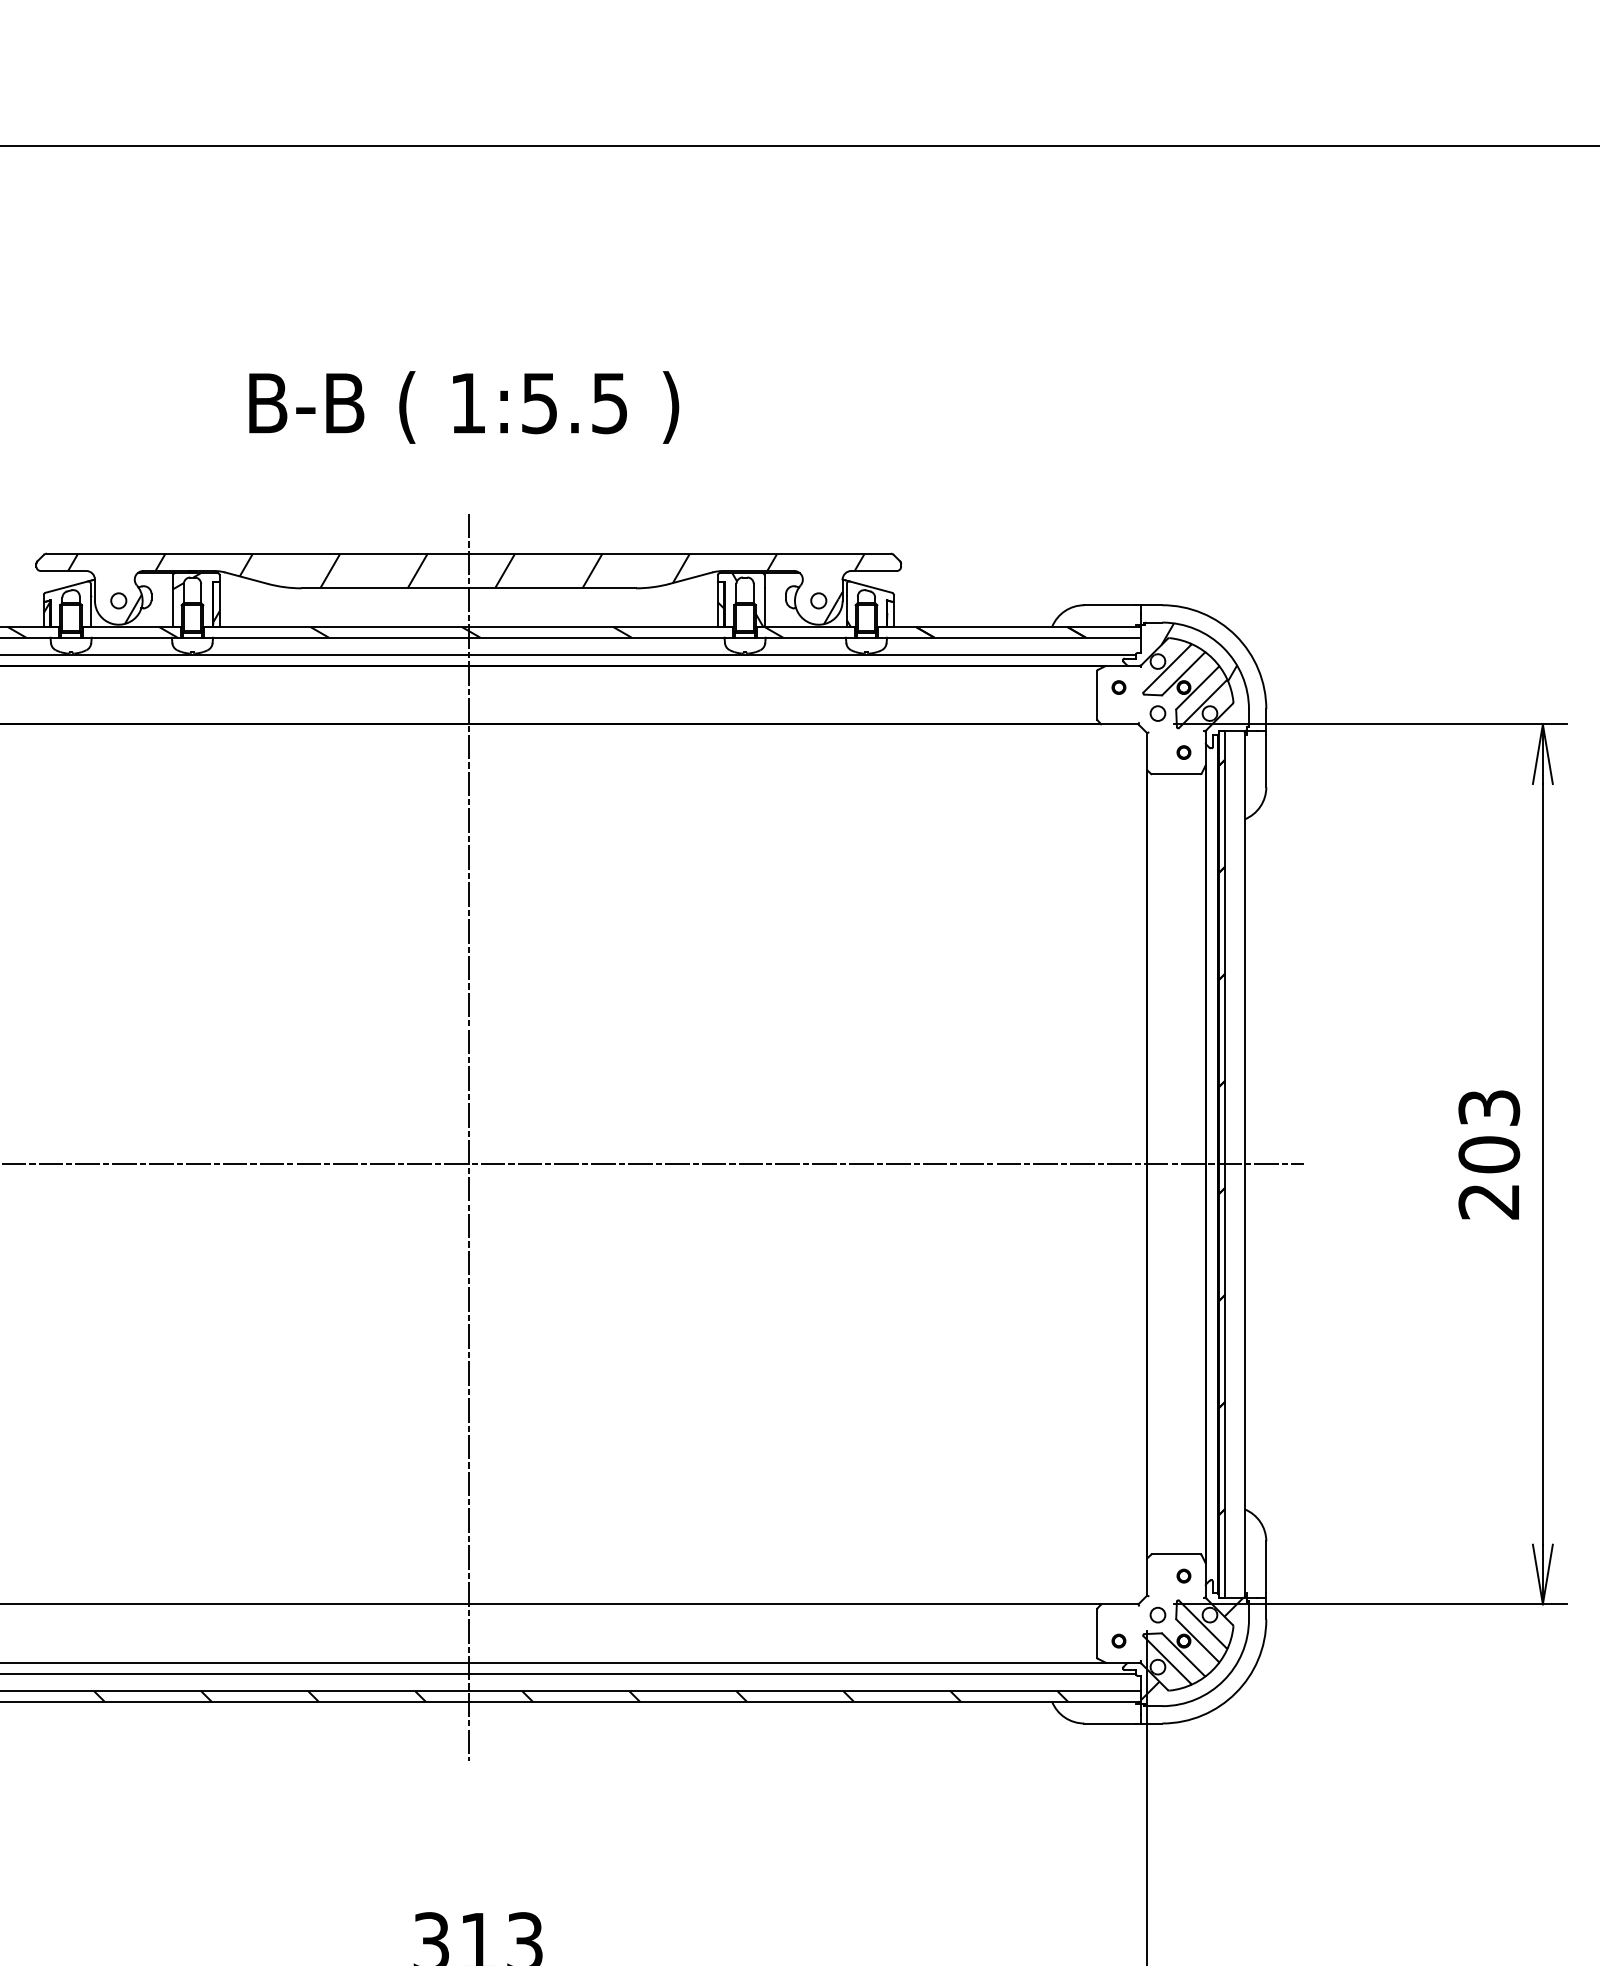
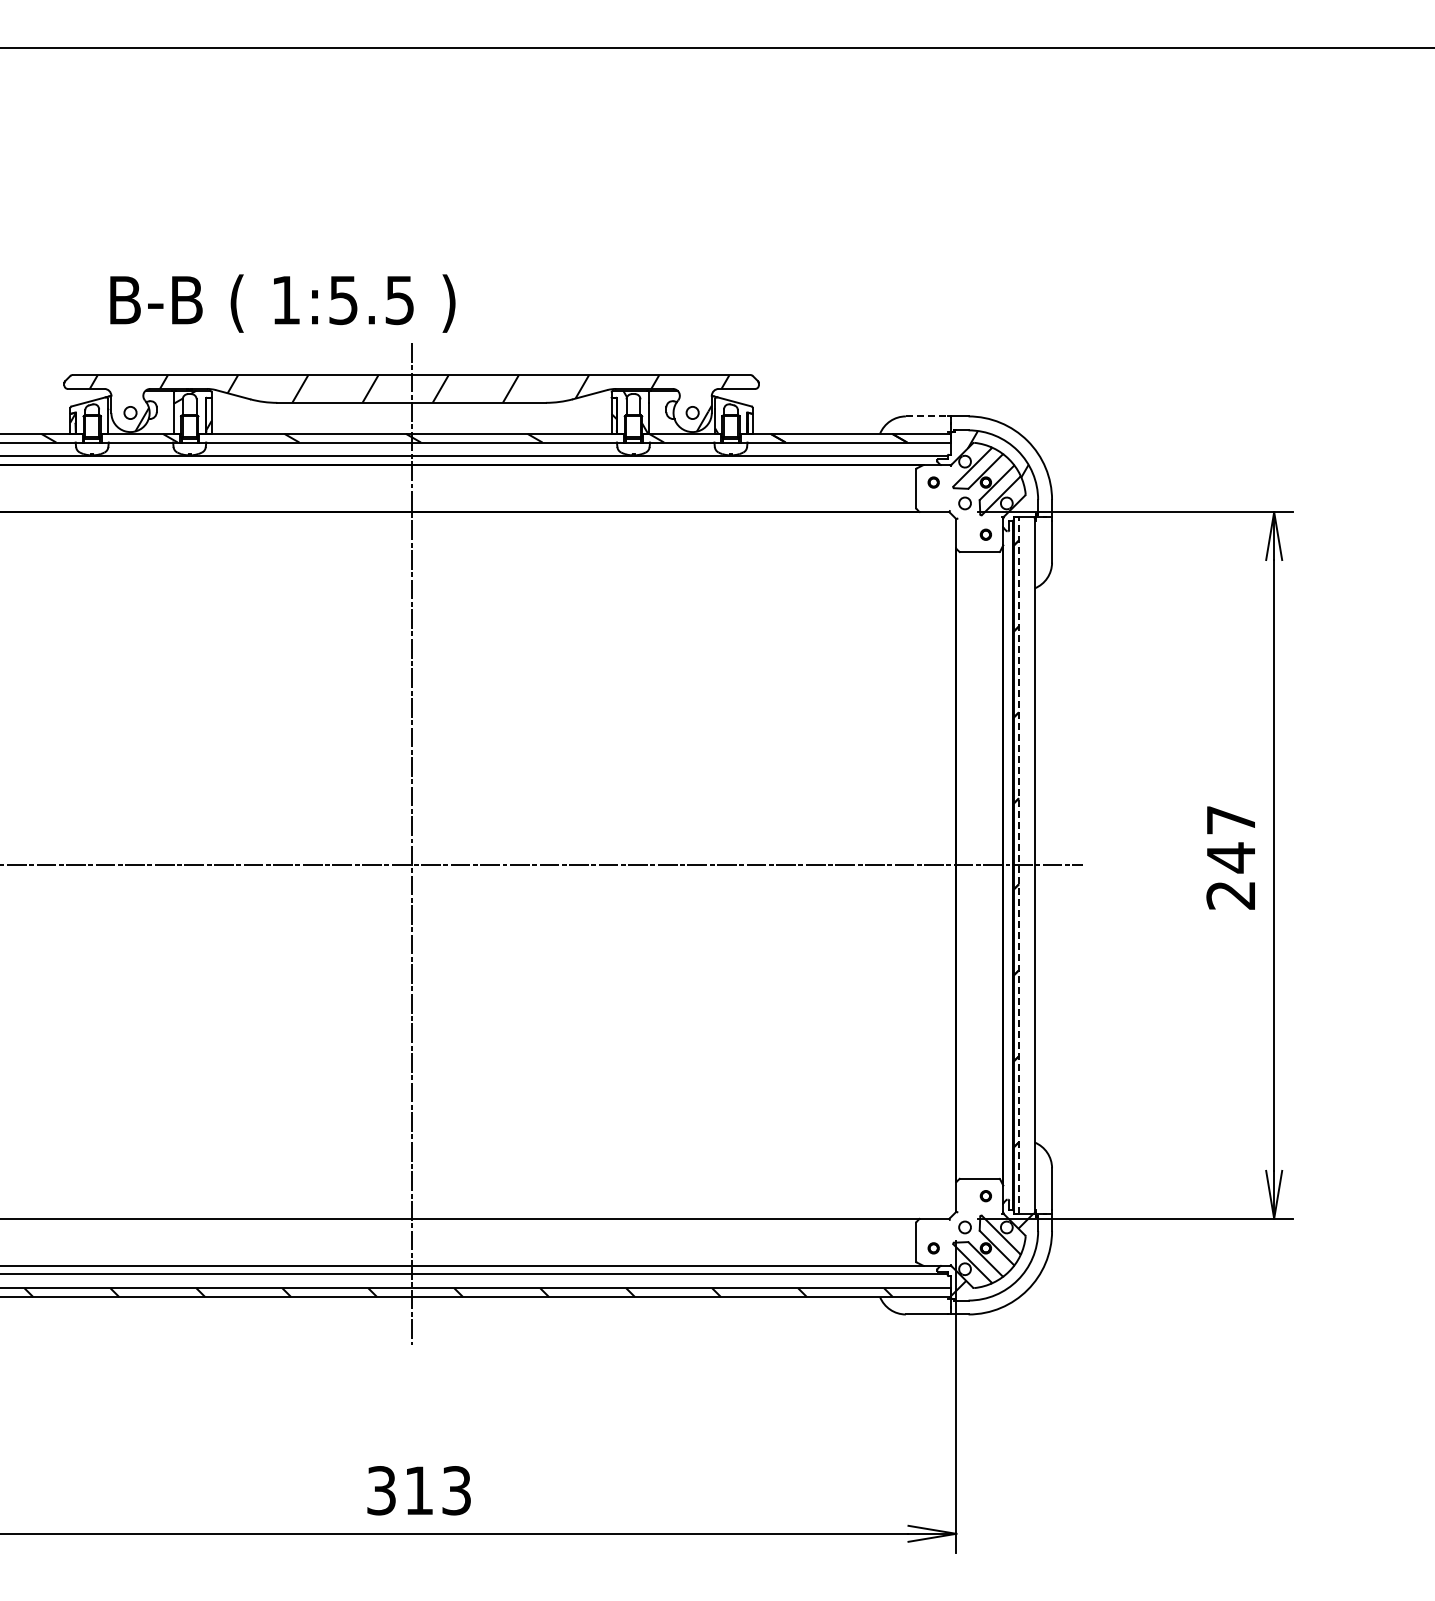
text: (463, 407) -> (282, 303), moved
line: (1109, 605) -> (926, 416), solid -> dashed
text: (1488, 1132) -> (1230, 839), 203 -> 247
line: (1225, 1163) -> (1019, 864), solid -> dashed

